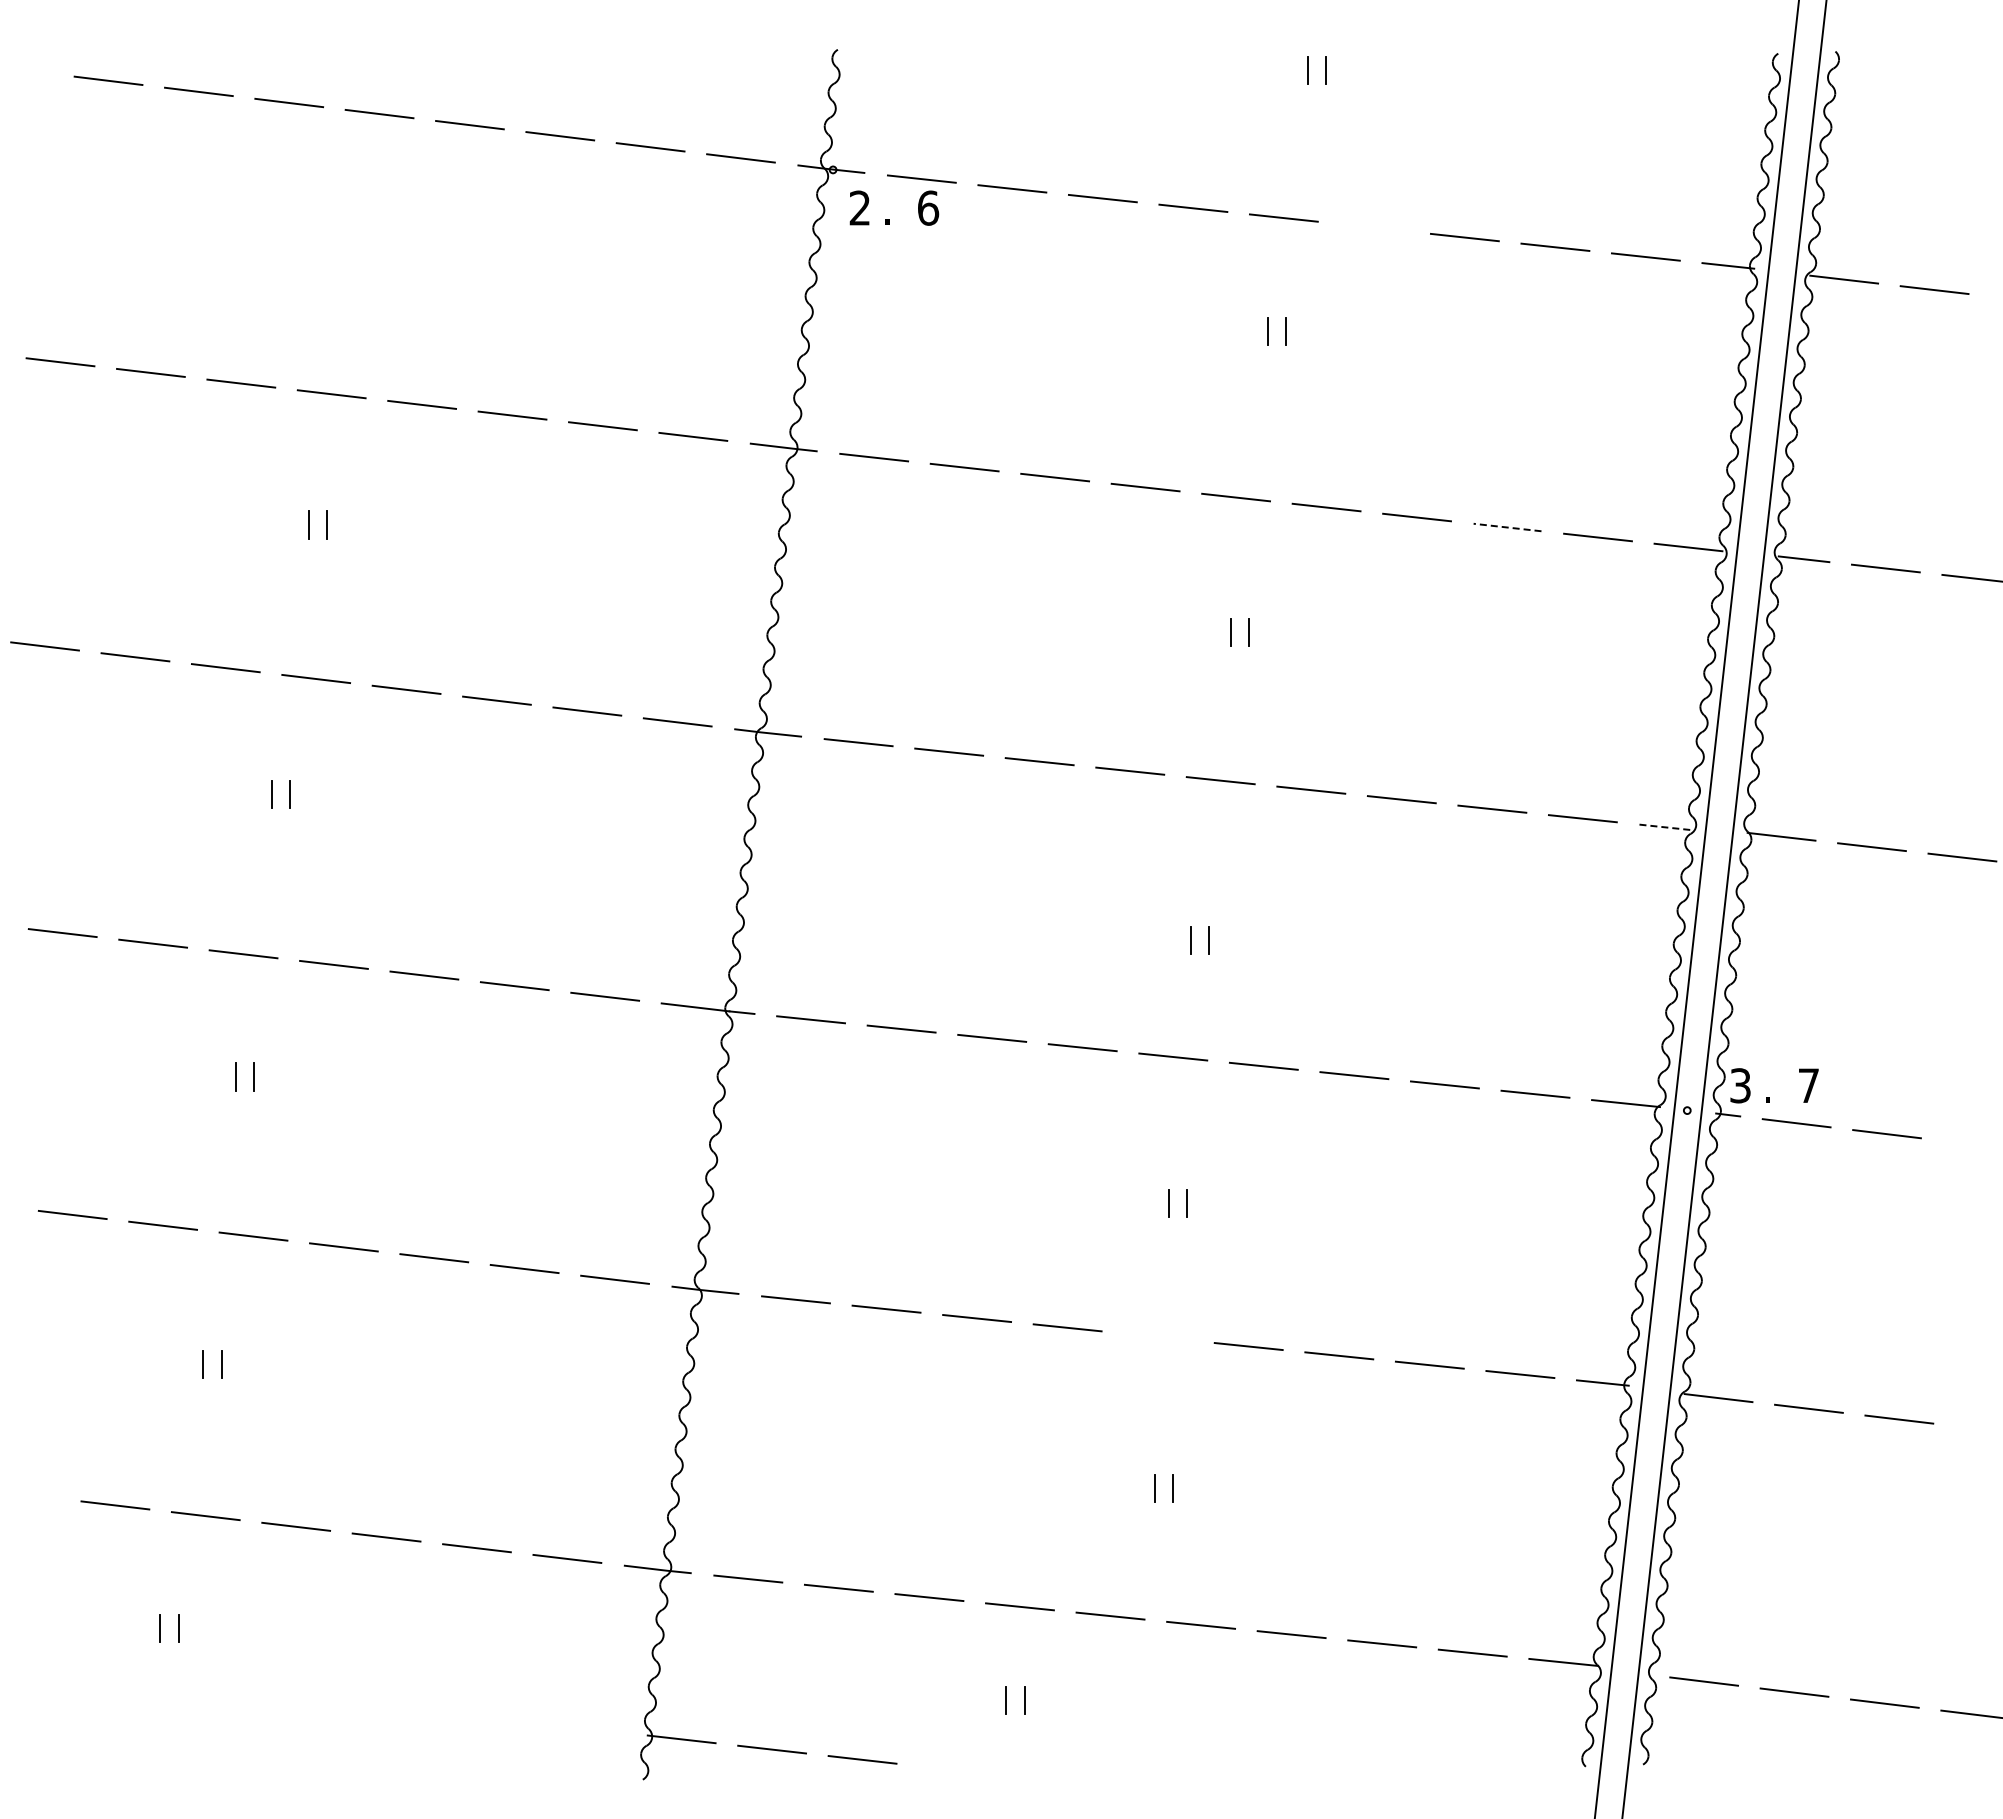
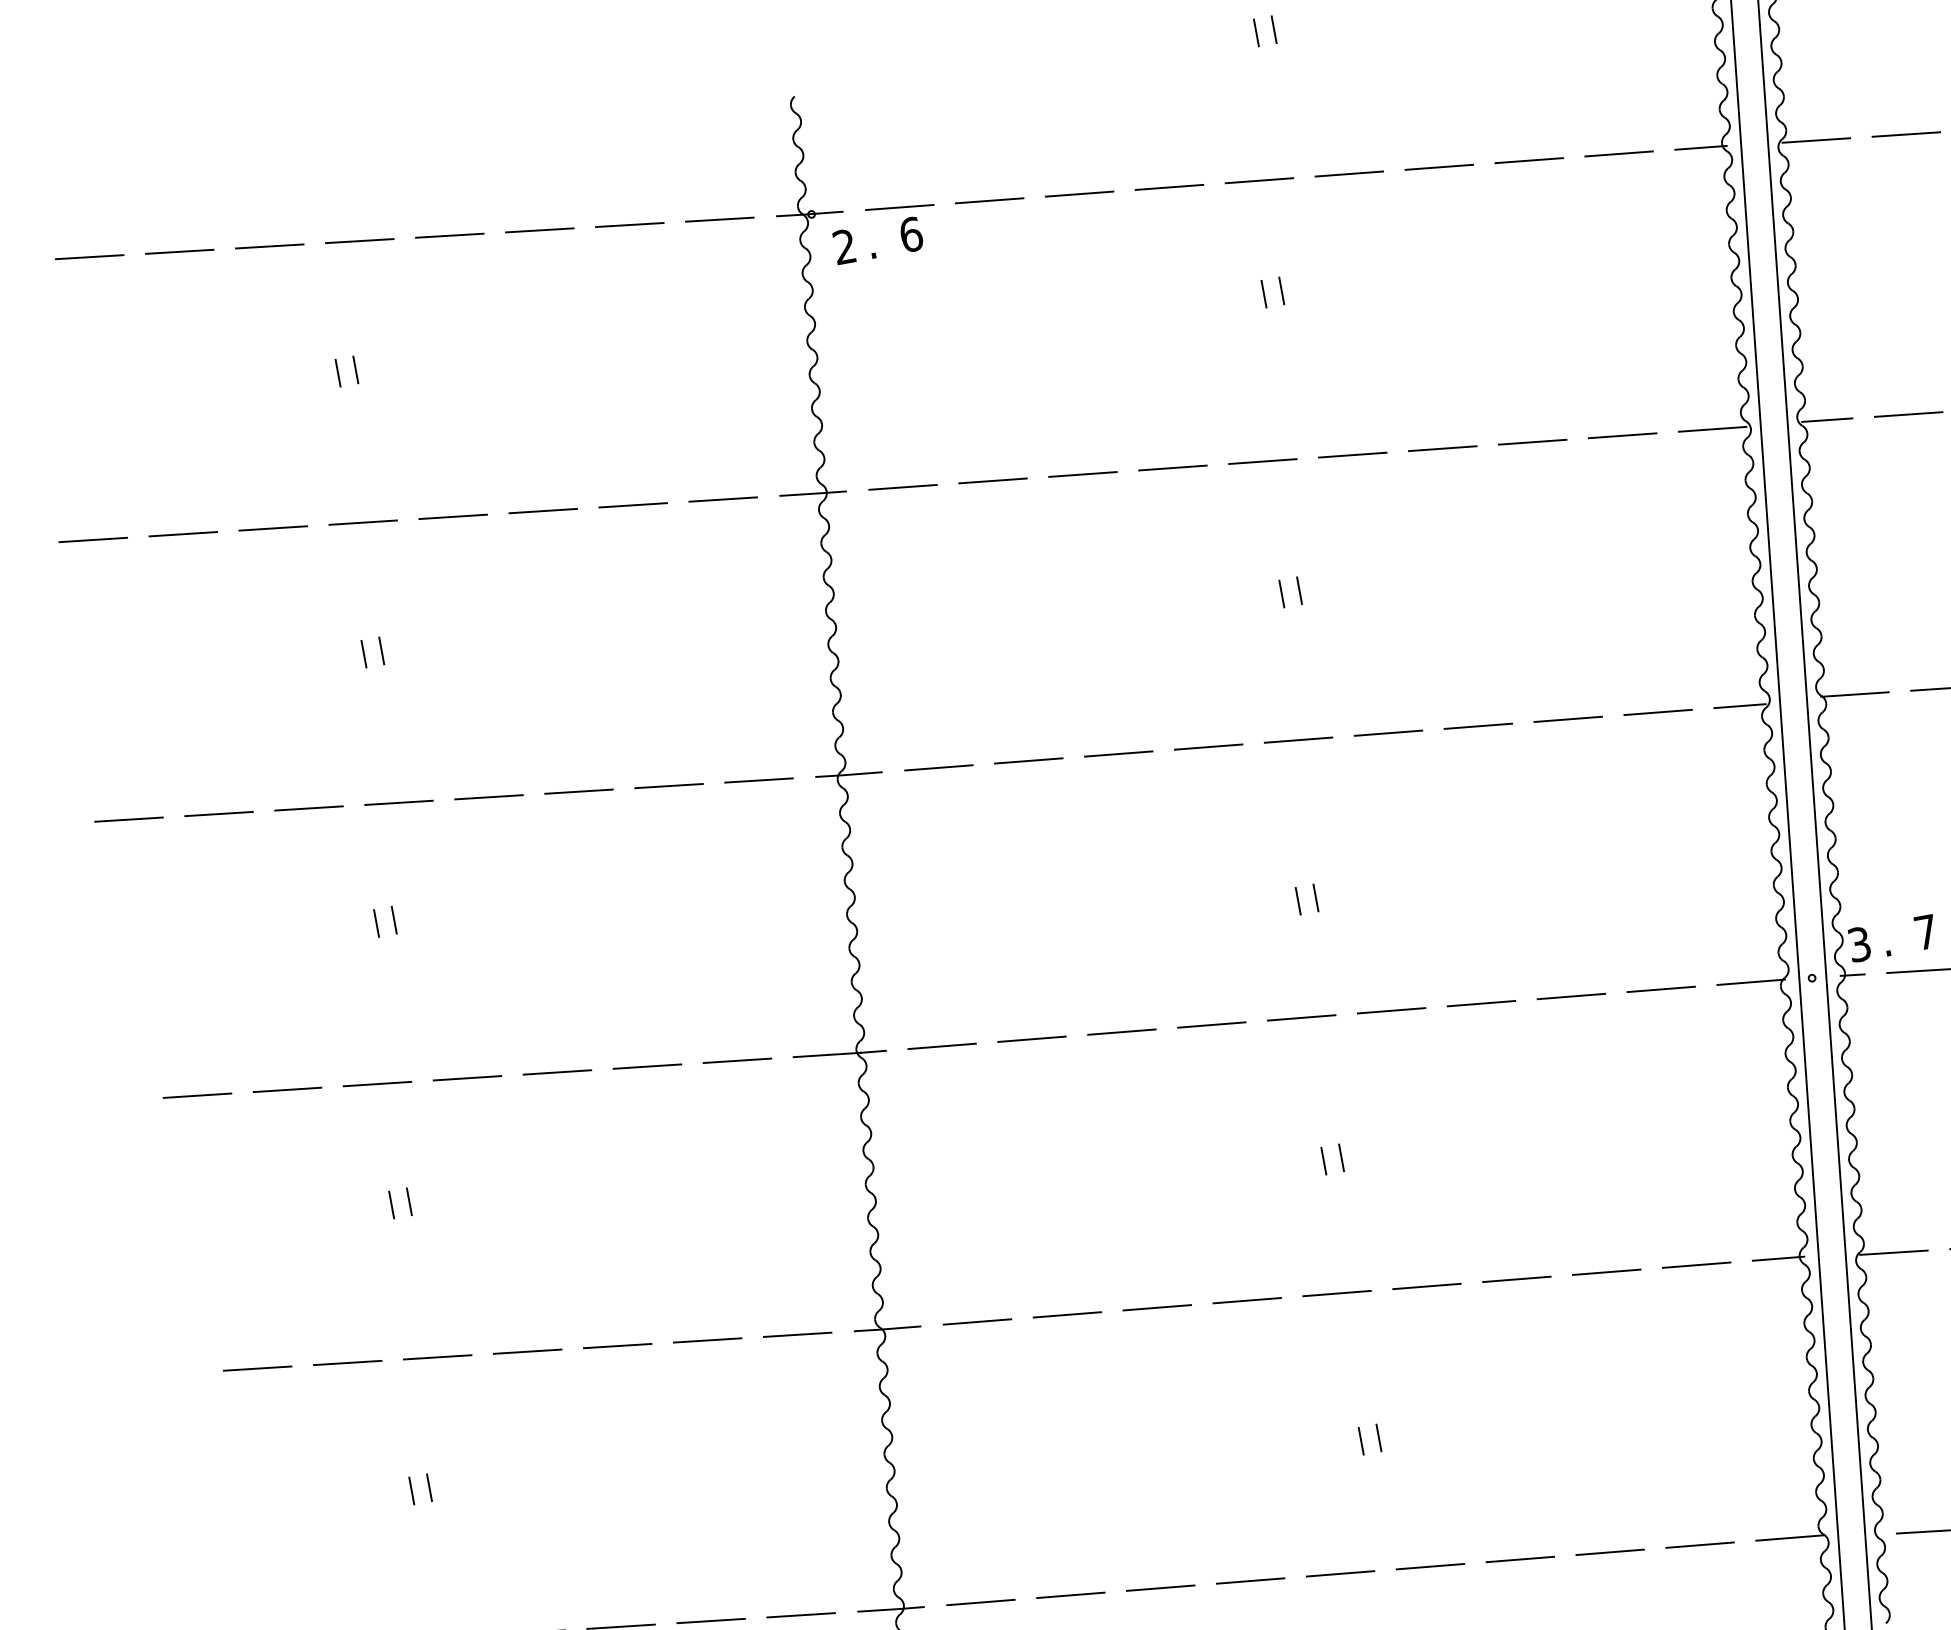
line: (1374, 227) -> (1349, 173), added
line: (333, 240) -> (337, 372), added
line: (352, 240) -> (355, 369), added
line: (1507, 527) -> (1532, 442), dashed -> solid
line: (1665, 827) -> (1740, 706), dashed -> solid
line: (1158, 1336) -> (1337, 1292), added

